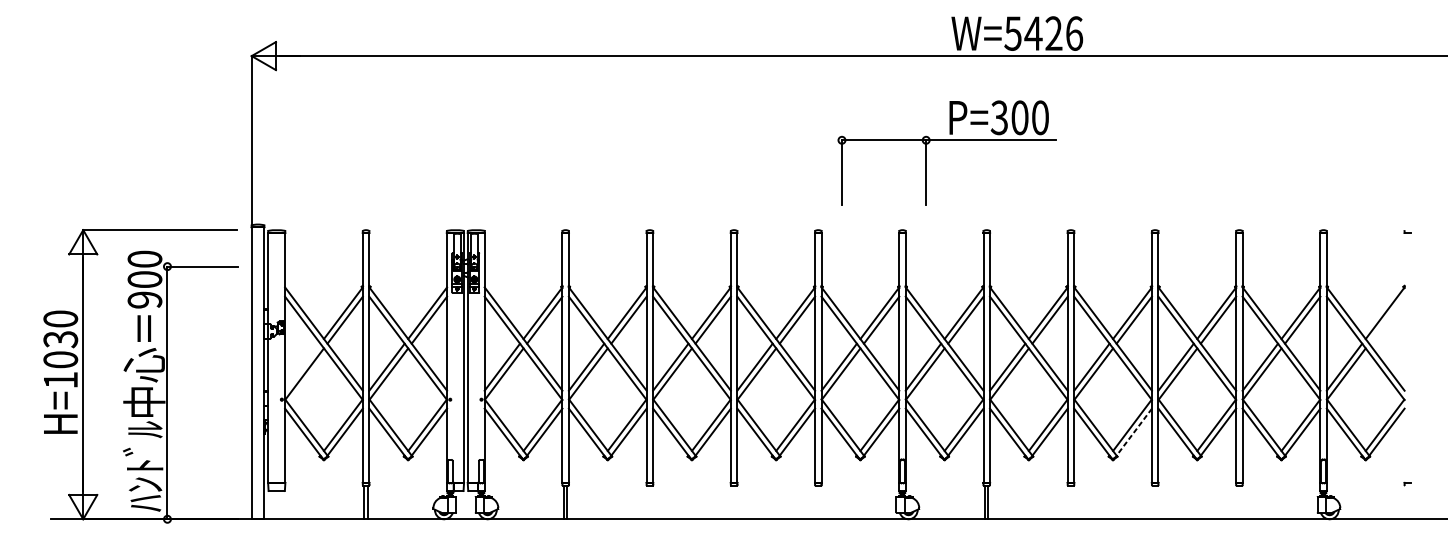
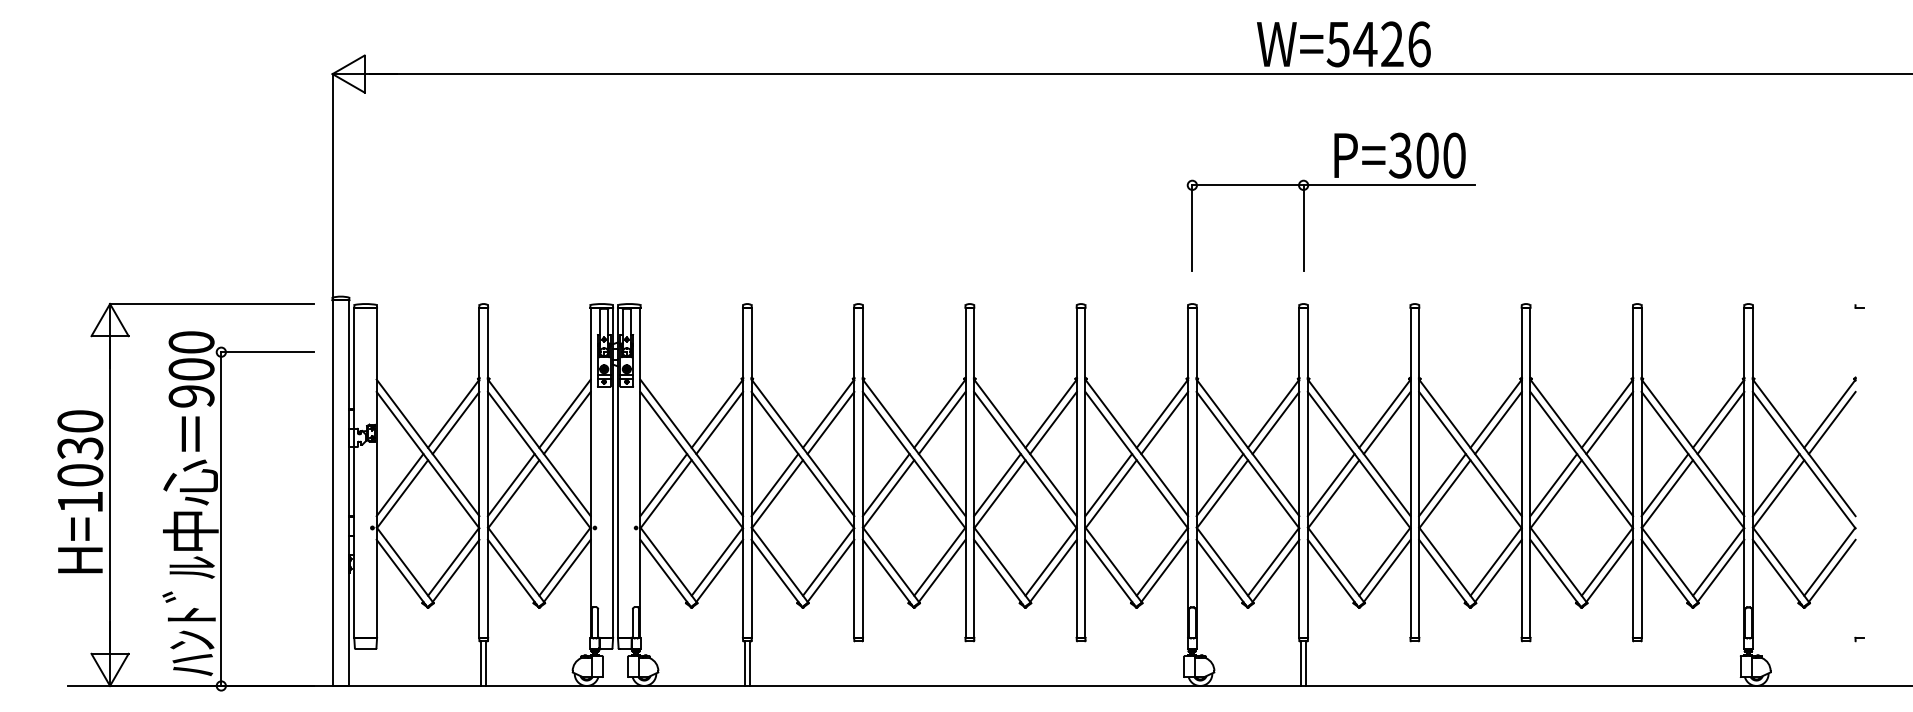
part: (946, 140) -> (1330, 185), moved
line: (1386, 319) -> (1831, 422), added
line: (302, 367) -> (399, 485), added
line: (1134, 431) -> (1498, 570), dashed -> solid

